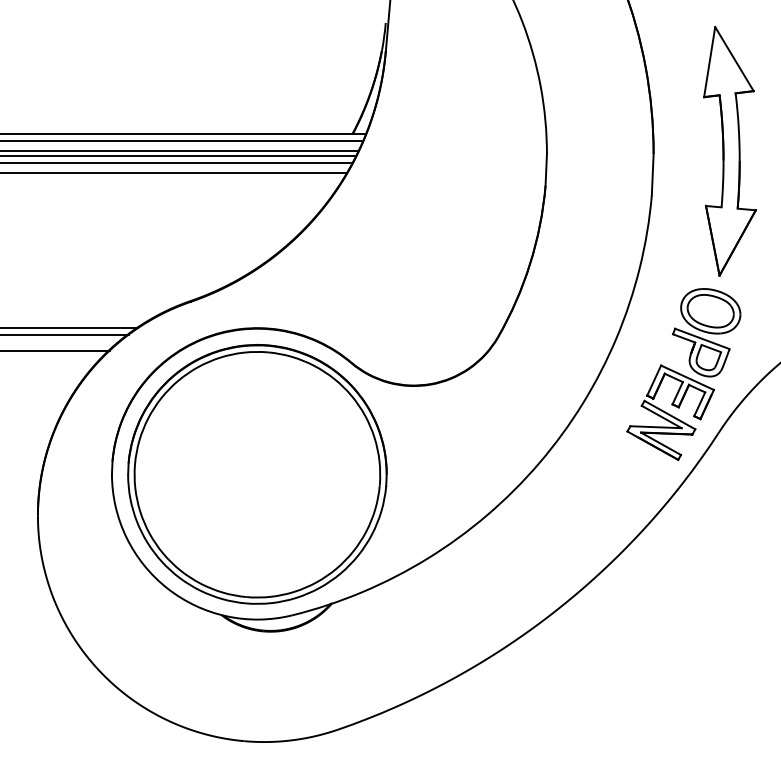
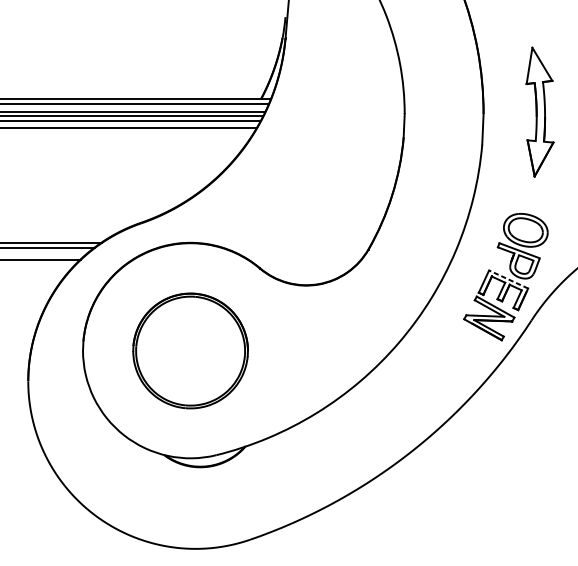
part: (729, 151) -> (539, 112), size x0.7
line: (687, 377) -> (508, 279), solid -> dashed
part: (257, 474) -> (190, 351), size x0.6

